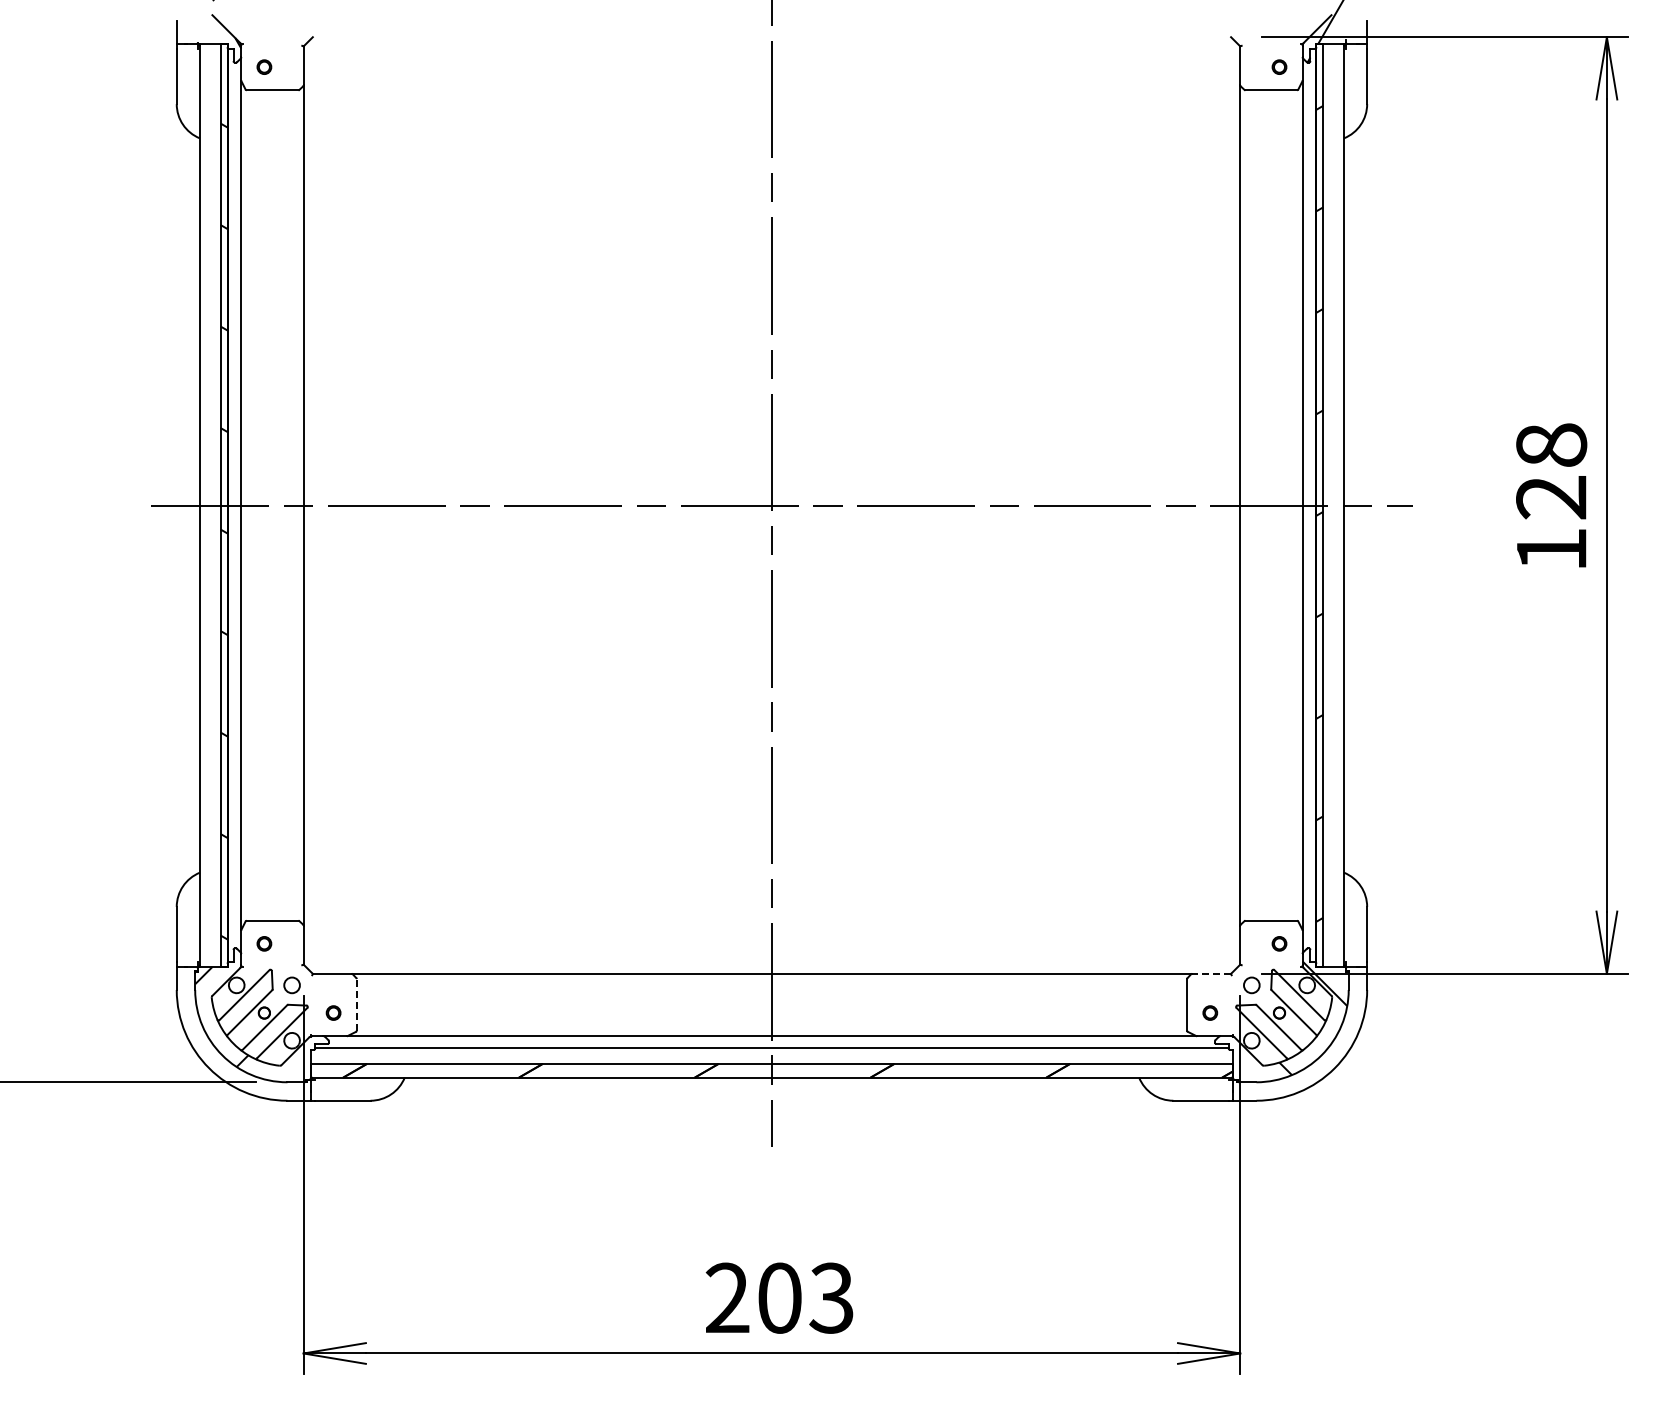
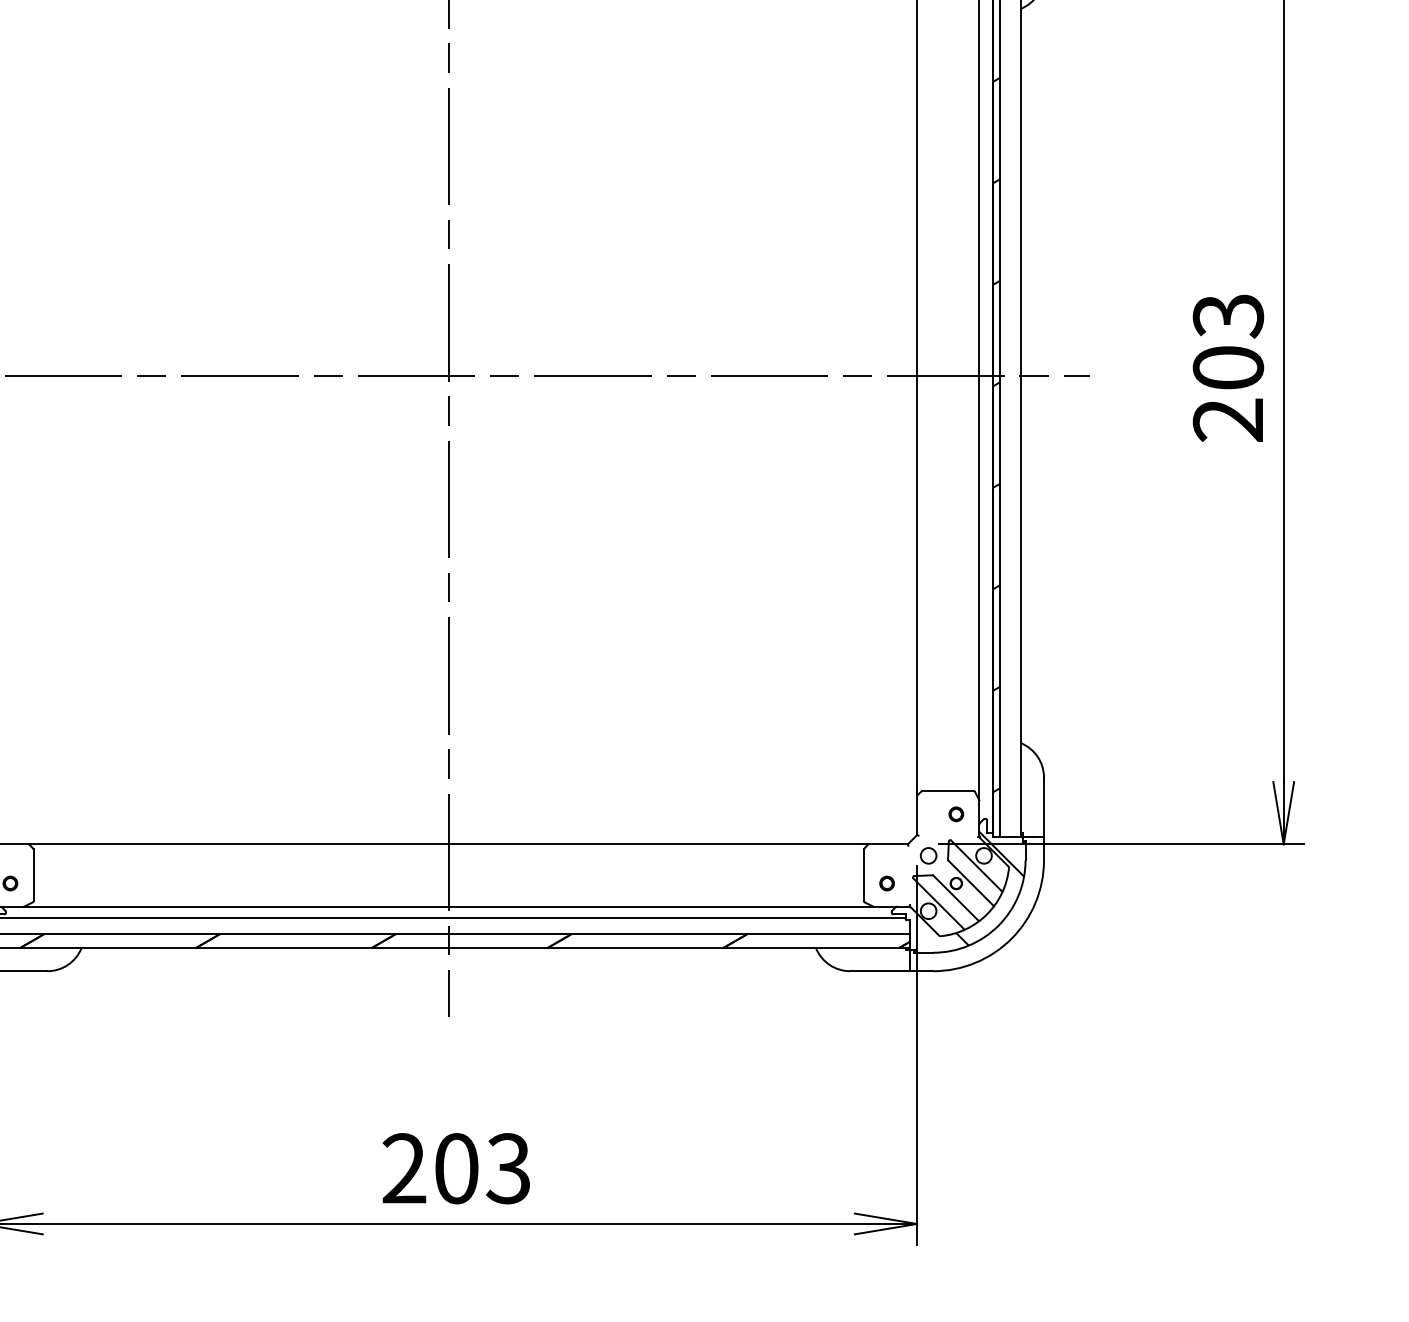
text: (1551, 497) -> (1228, 367), 128 -> 203
line: (1211, 973) -> (888, 843), dashed -> solid
line: (356, 1004) -> (33, 874), dashed -> solid

